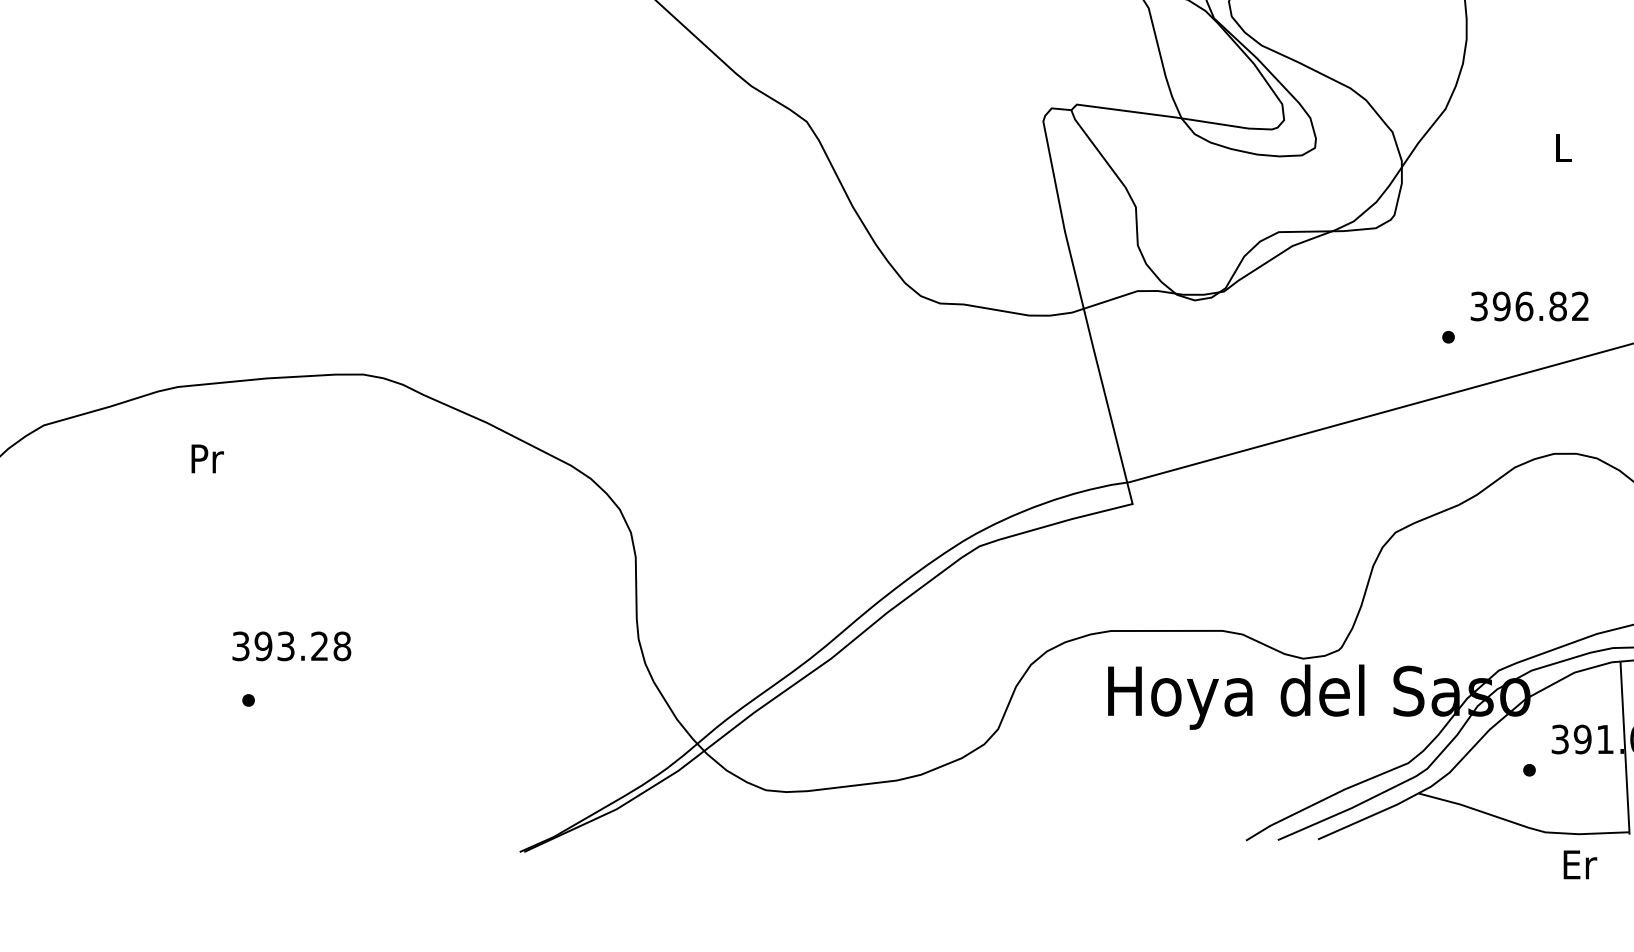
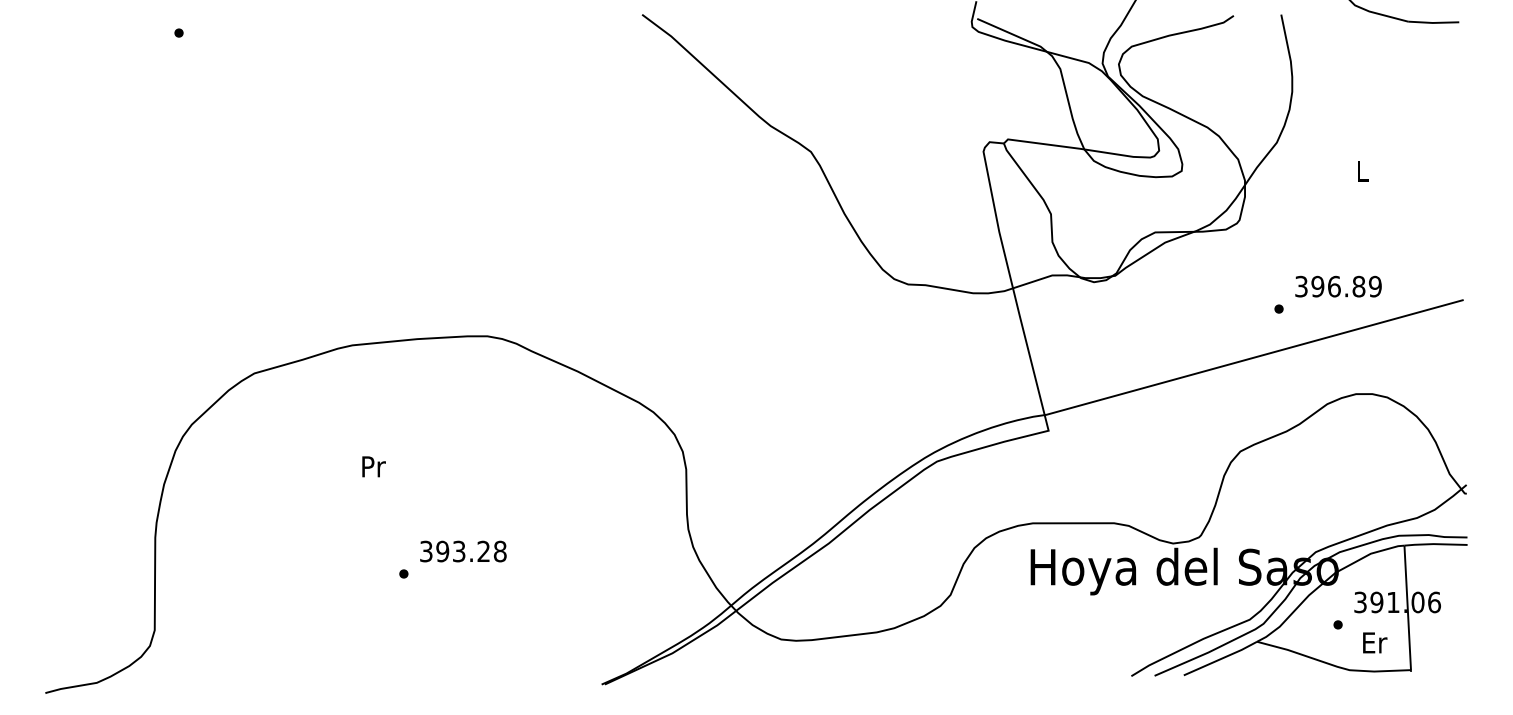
text: (1580, 306) -> (1375, 286), 396.82 -> 396.89
text: (206, 458) -> (373, 466), moved
text: (291, 646) -> (463, 551), moved
text: (1580, 864) -> (1375, 642), moved

